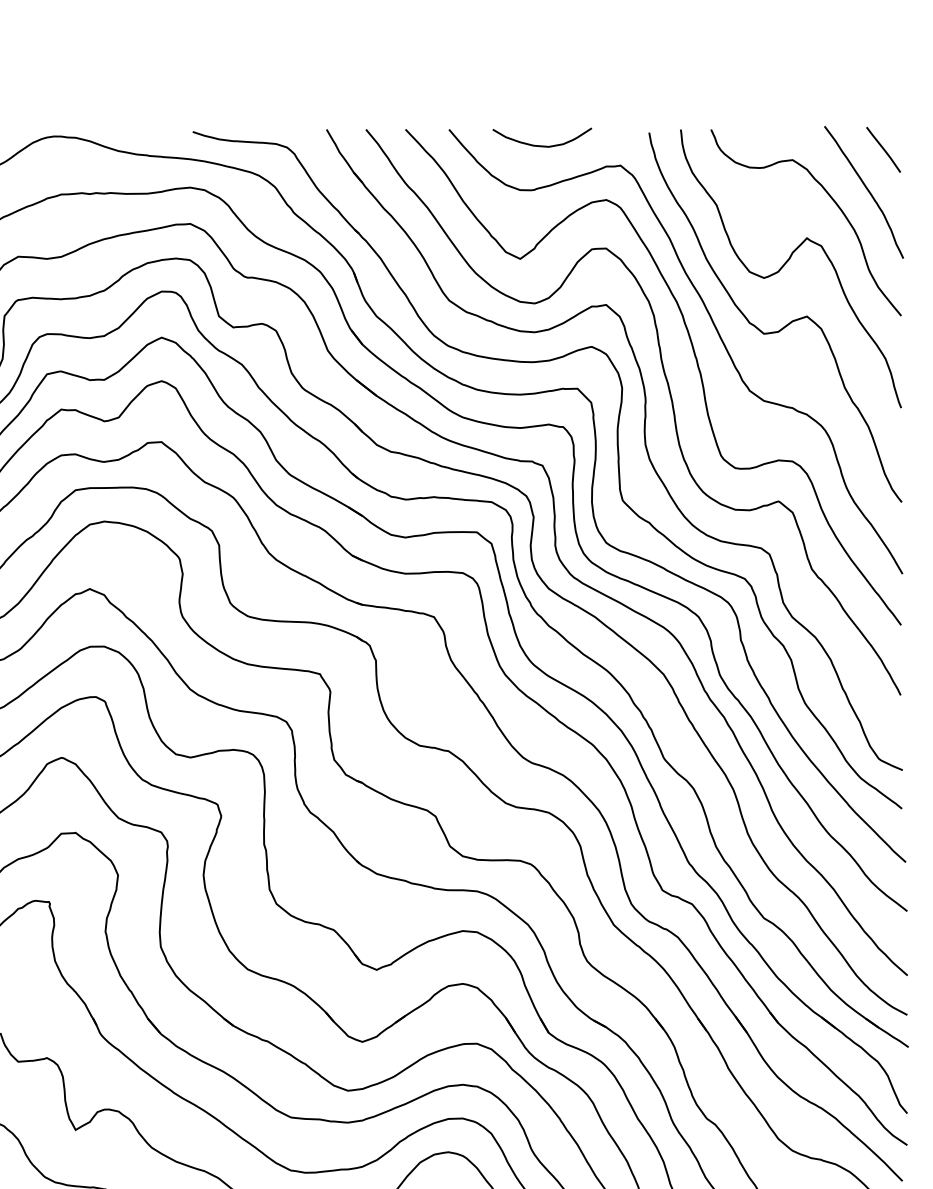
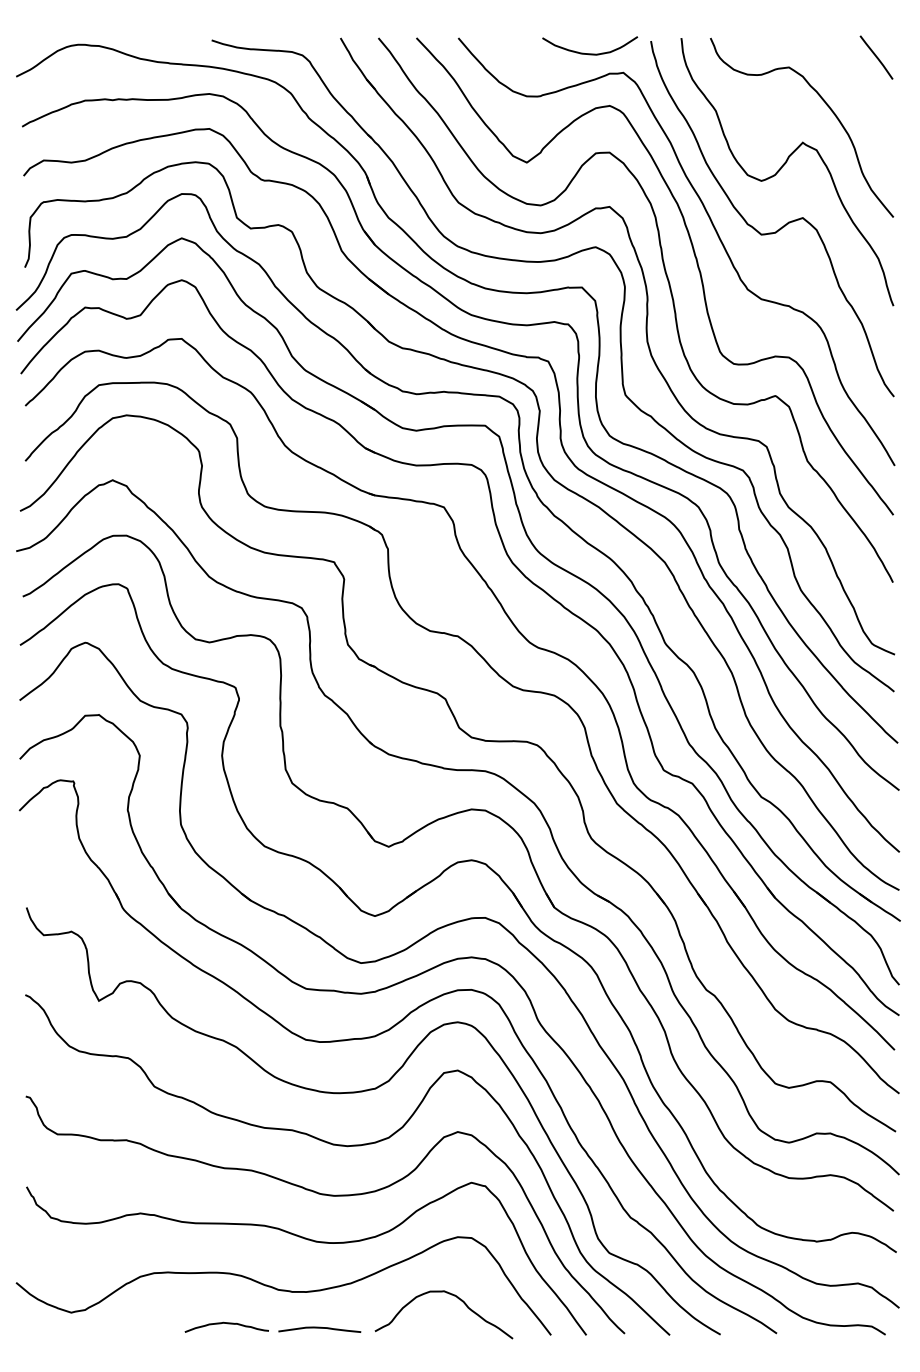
curve: (542, 145) -> (590, 53), moved
curve: (865, 189) -> (859, 95), removed

